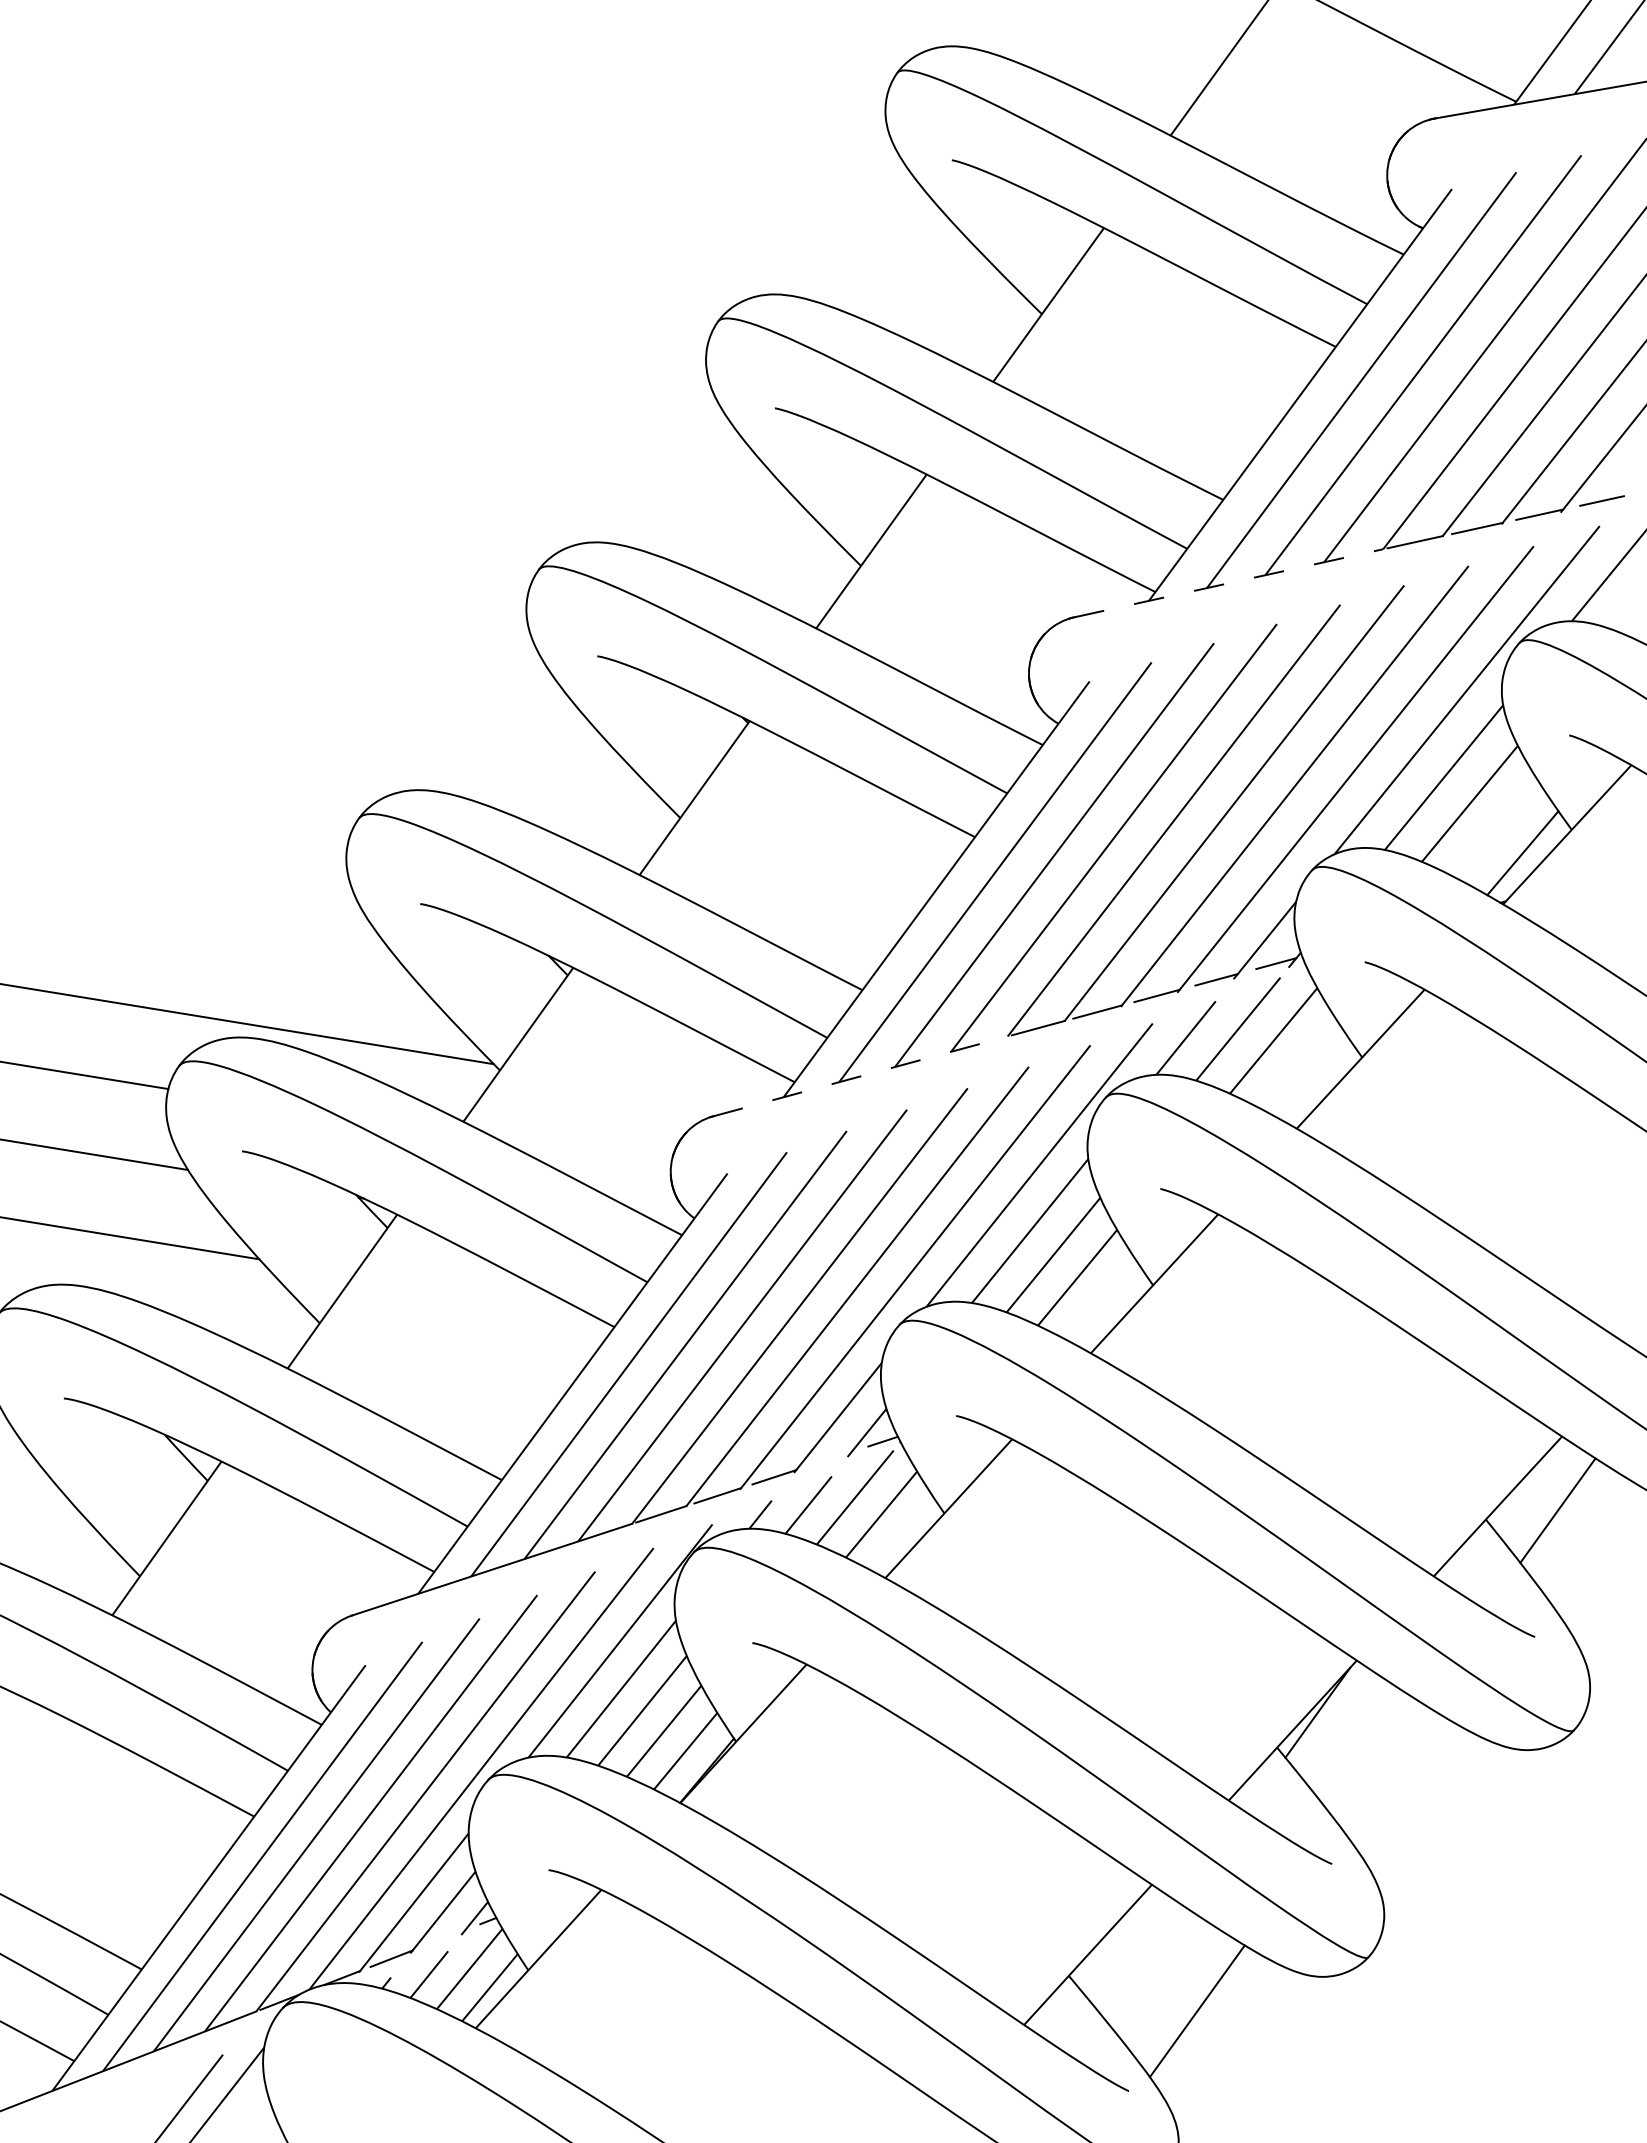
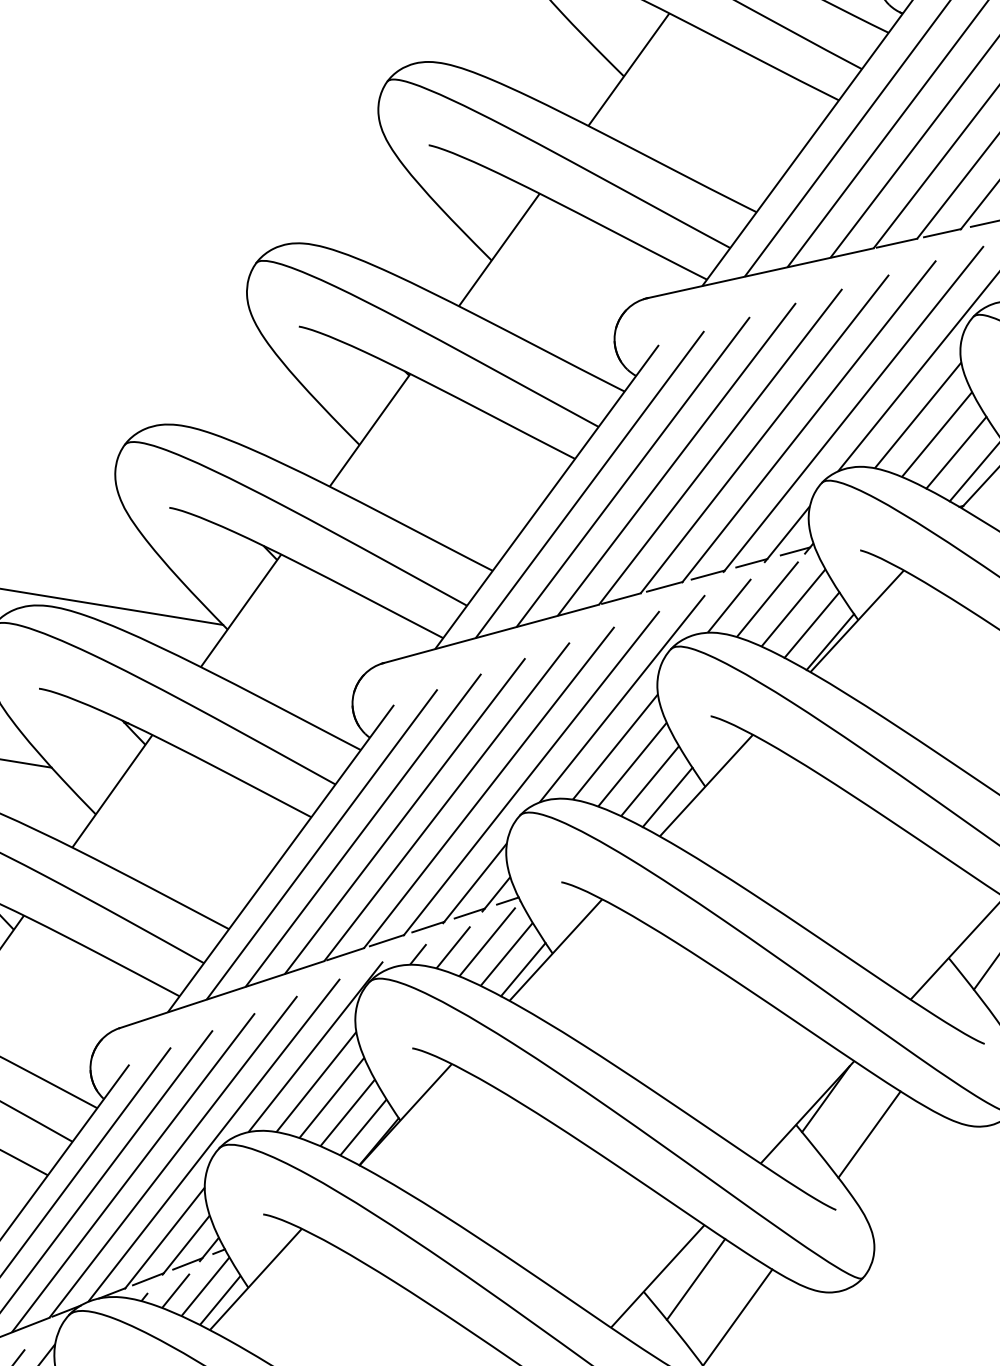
line: (1229, 583) -> (761, 273), dashed -> solid
line: (1496, 828) -> (956, 452), added
line: (1298, 1064) -> (811, 625), added
line: (860, 1076) -> (491, 633), dashed -> solid
line: (1323, 1087) -> (829, 642), added
line: (1101, 1299) -> (667, 797), added
line: (830, 1458) -> (469, 913), added
line: (903, 1535) -> (522, 969), added
line: (1377, 1761) -> (869, 1134), added
line: (445, 1937) -> (187, 1263), added
line: (1140, 1958) -> (696, 1279), added

